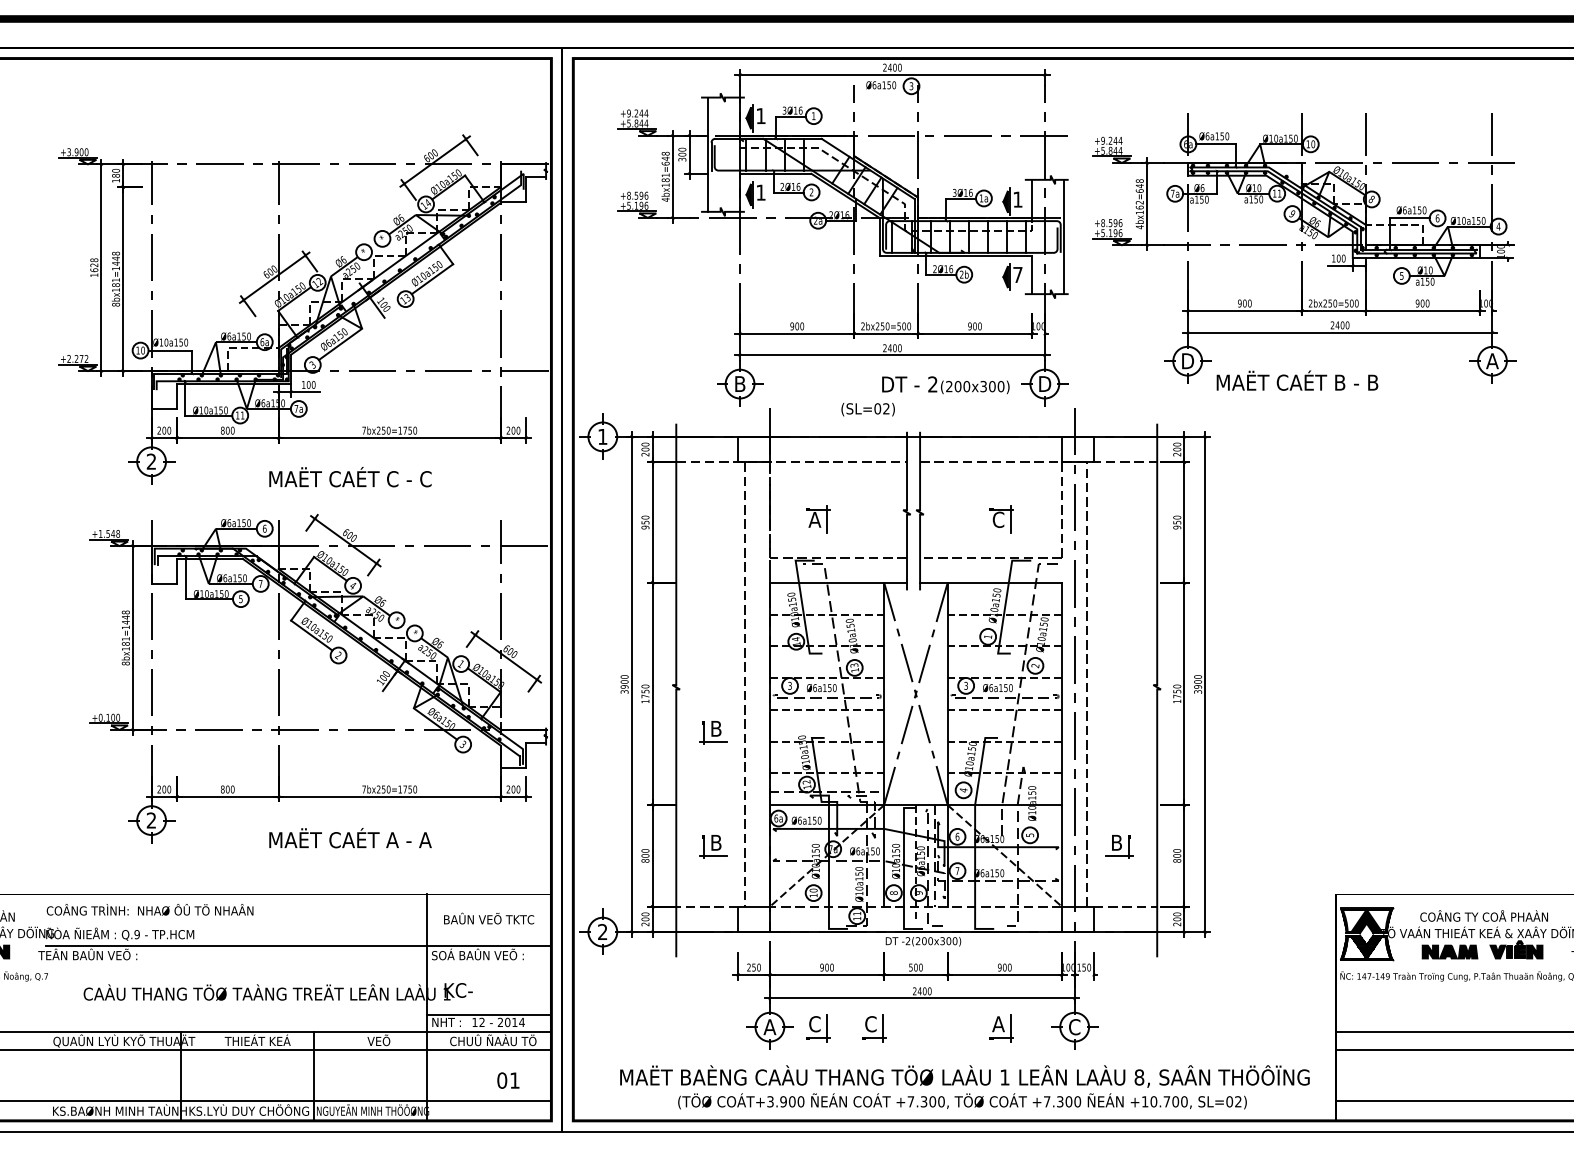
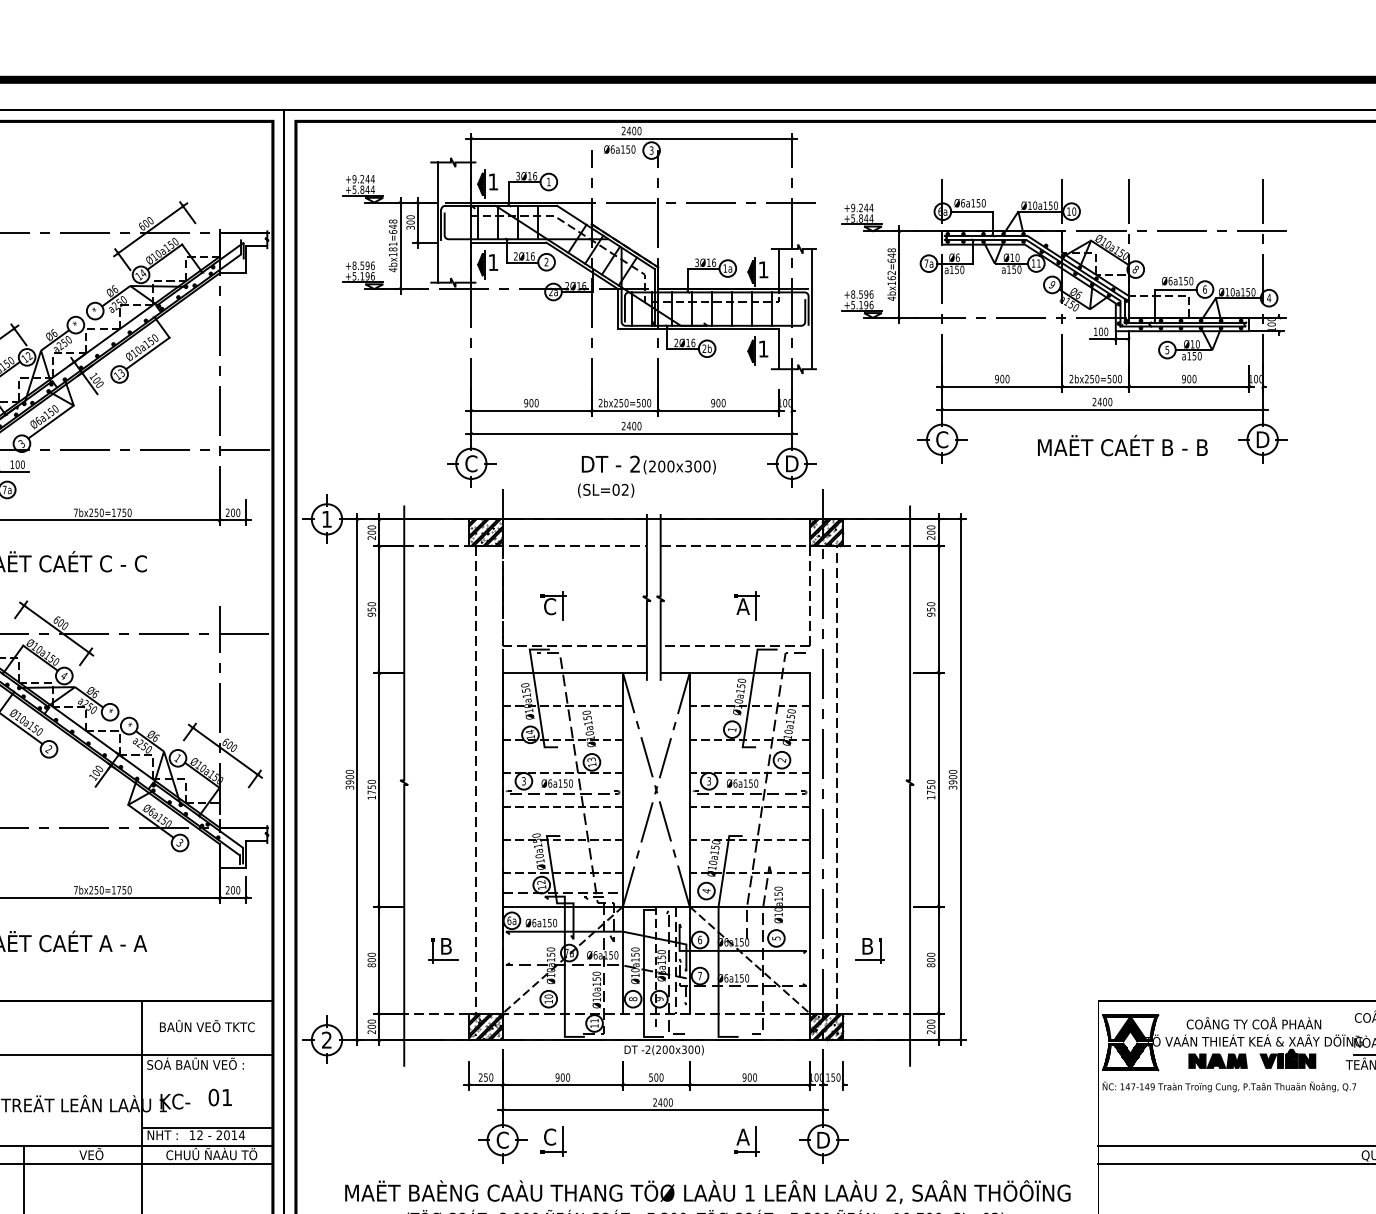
text: (1017, 274) -> (763, 348), 7 -> 1
text: (1188, 361) -> (942, 440), D -> C
text: (1492, 361) -> (1262, 440), A -> D
text: (1297, 380) -> (1122, 445), moved
text: (739, 383) -> (470, 463), B -> C
text: (945, 385) -> (648, 465), moved
hatch: (753, 449) -> (485, 532), added
hatch: (1077, 449) -> (826, 532), added
text: (814, 519) -> (549, 606), A -> C
text: (998, 519) -> (743, 606), C -> A
part: (713, 732) -> (443, 830), removed
hatch: (753, 919) -> (485, 1026), added
hatch: (1077, 919) -> (826, 1026), added
text: (769, 1027) -> (502, 1140), A -> C
text: (1074, 1027) -> (823, 1140), C -> D
part: (874, 1028) -> (612, 1141), removed
text: (1139, 1077) -> (891, 1193), 8, -> 2,
text: (508, 1080) -> (220, 1097), moved

